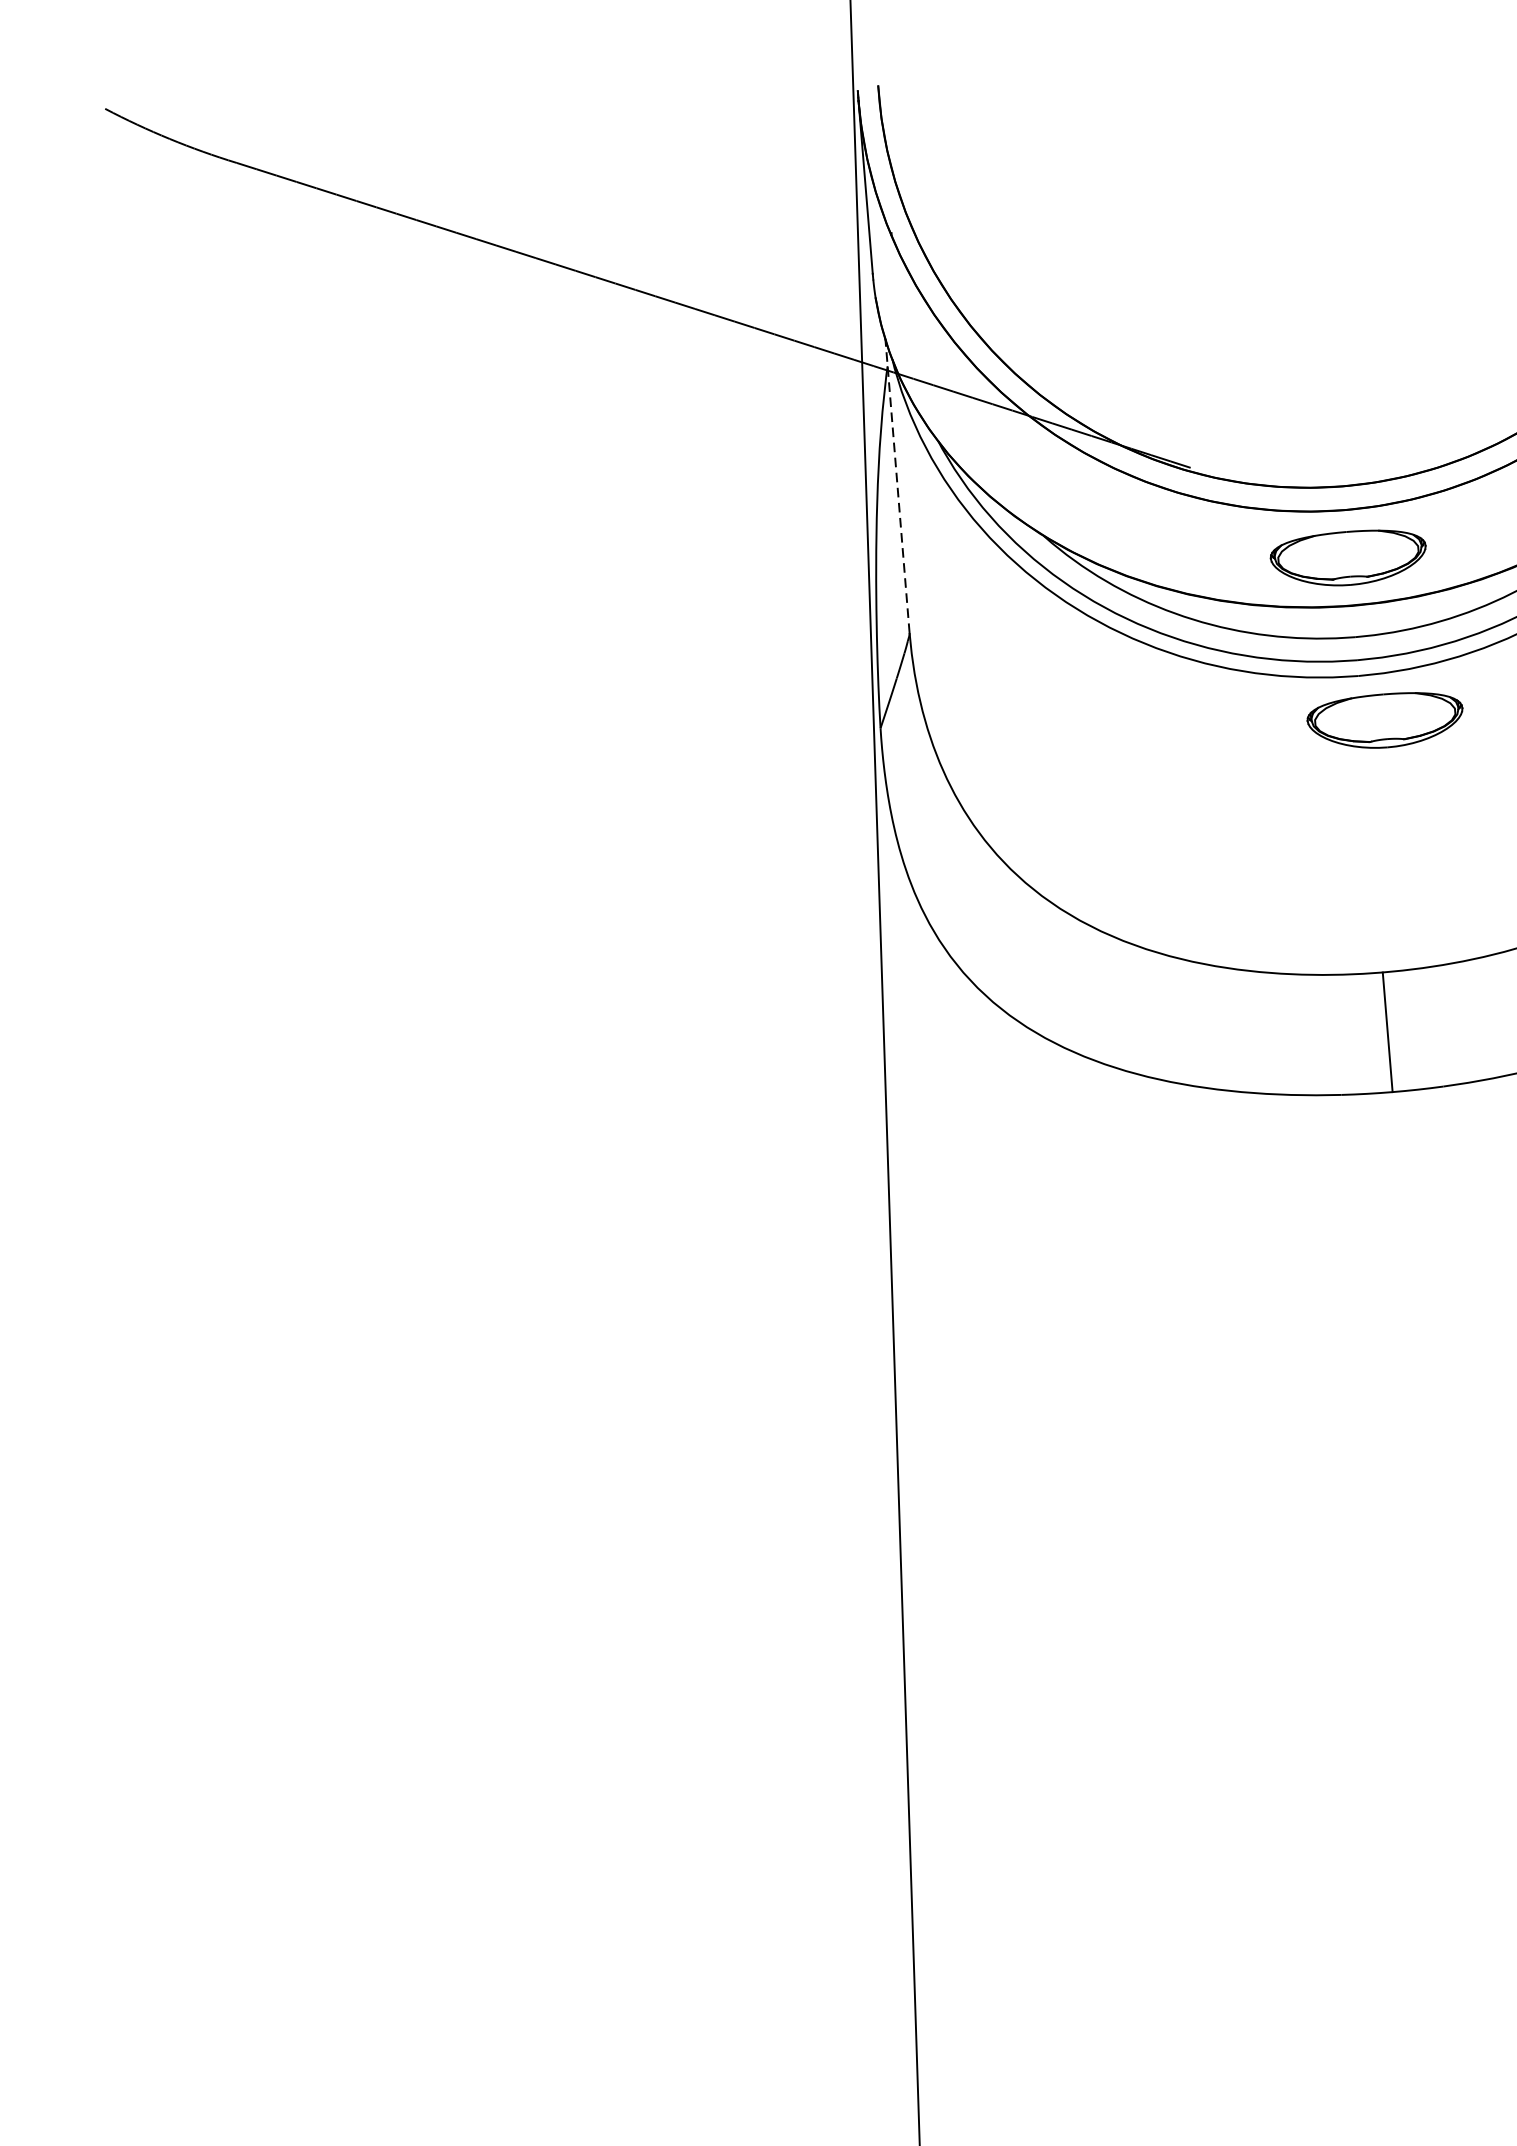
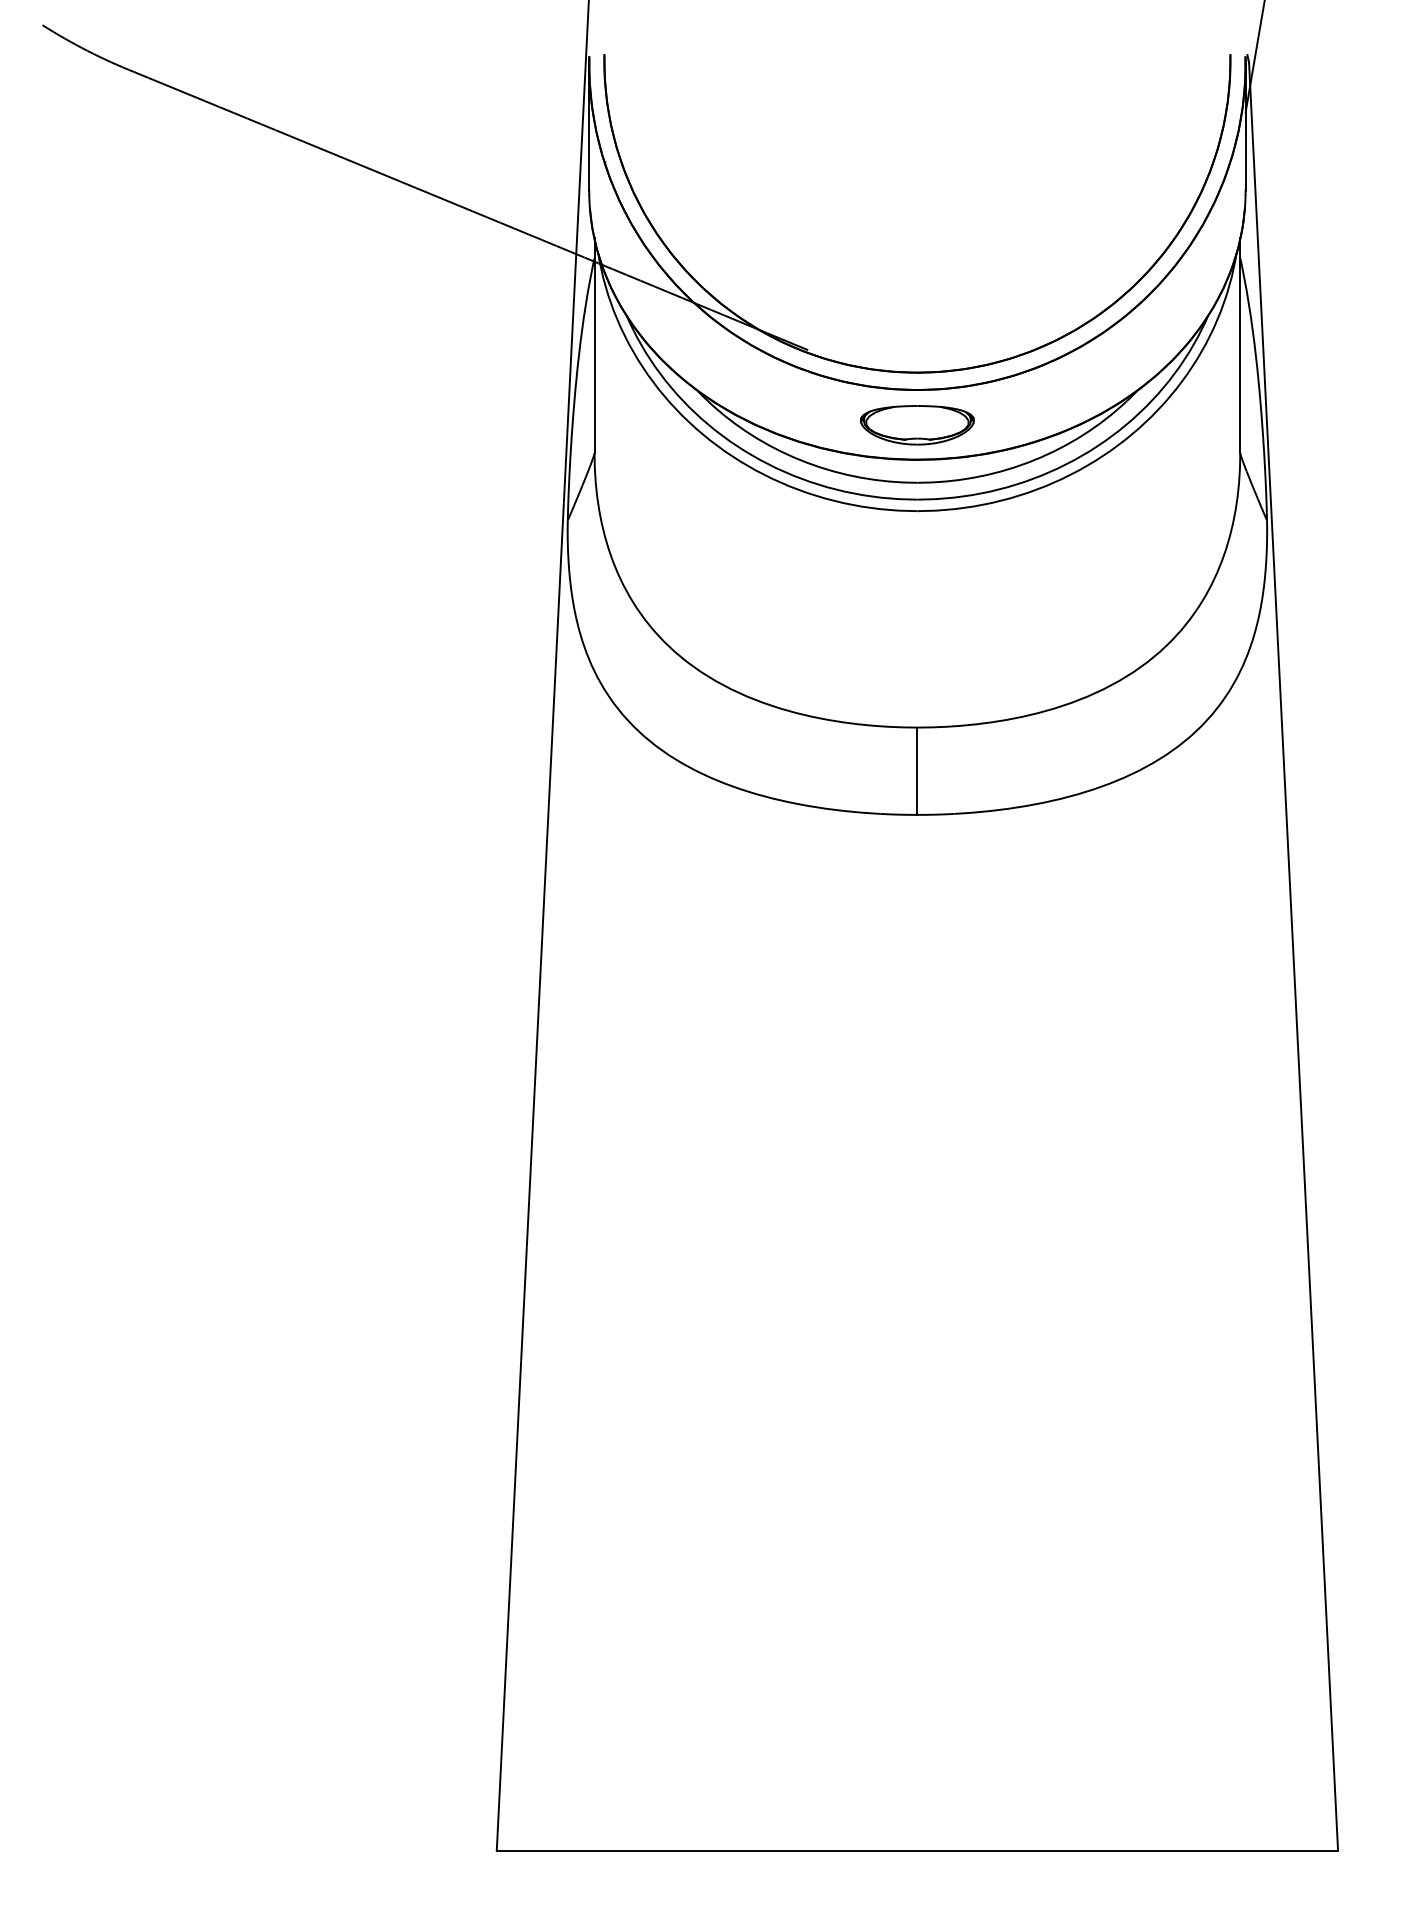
line: (897, 485) -> (594, 345), dashed -> solid
part: (1384, 721) -> (933, 545), removed

